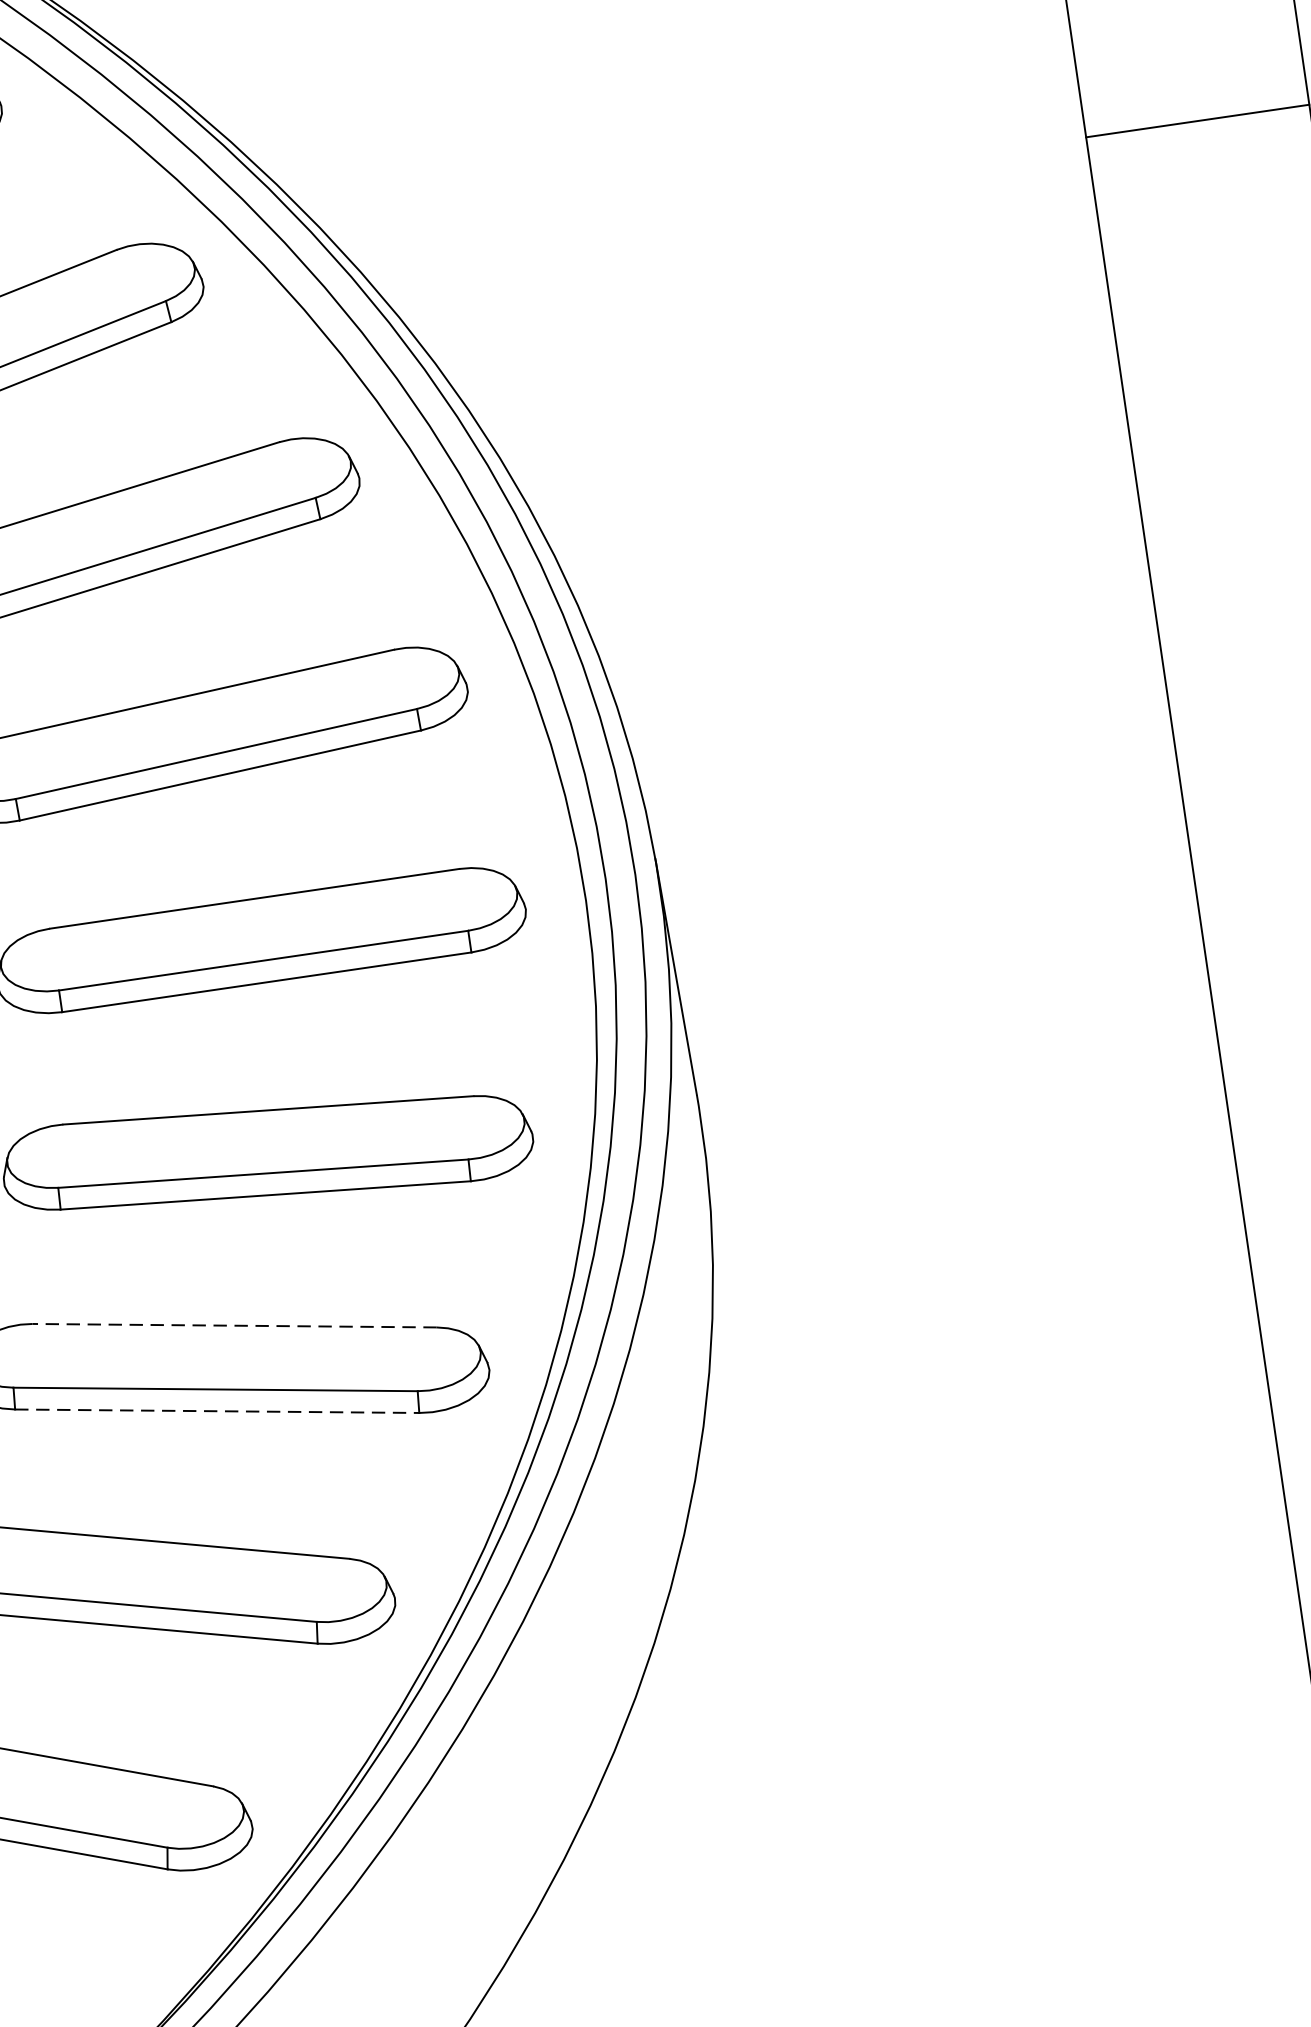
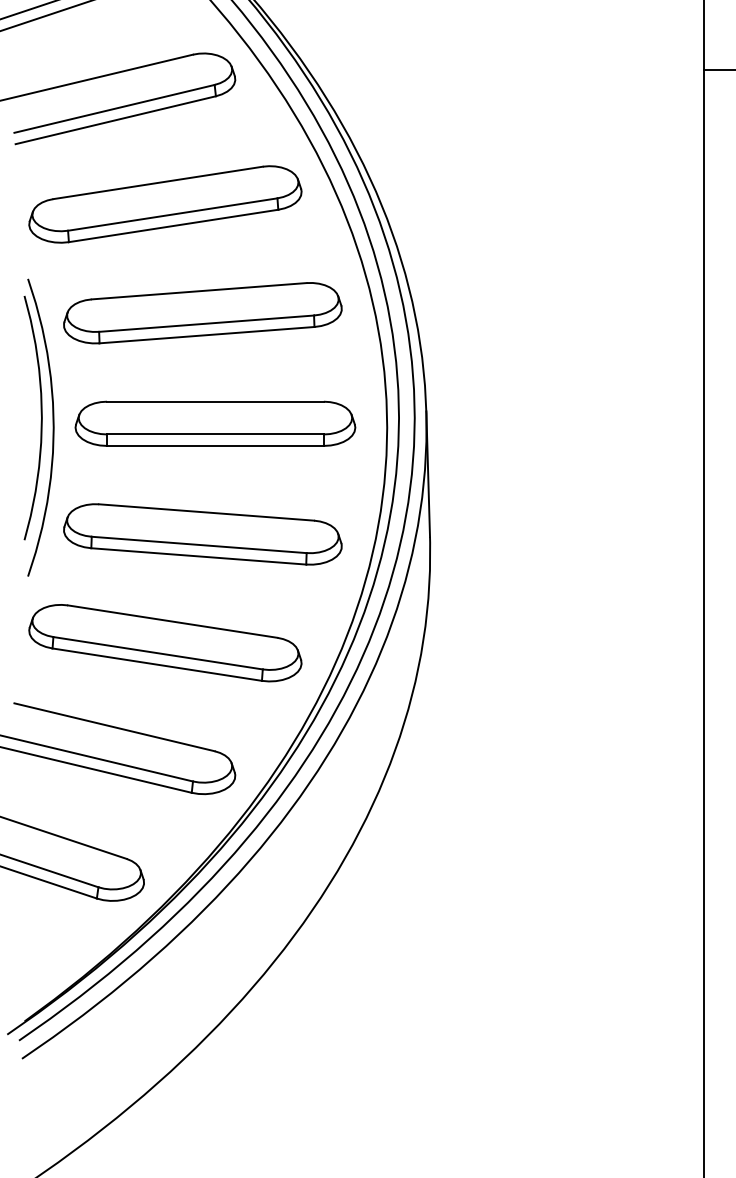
line: (234, 1325) -> (172, 621), dashed -> solid
line: (217, 1410) -> (157, 664), dashed -> solid

